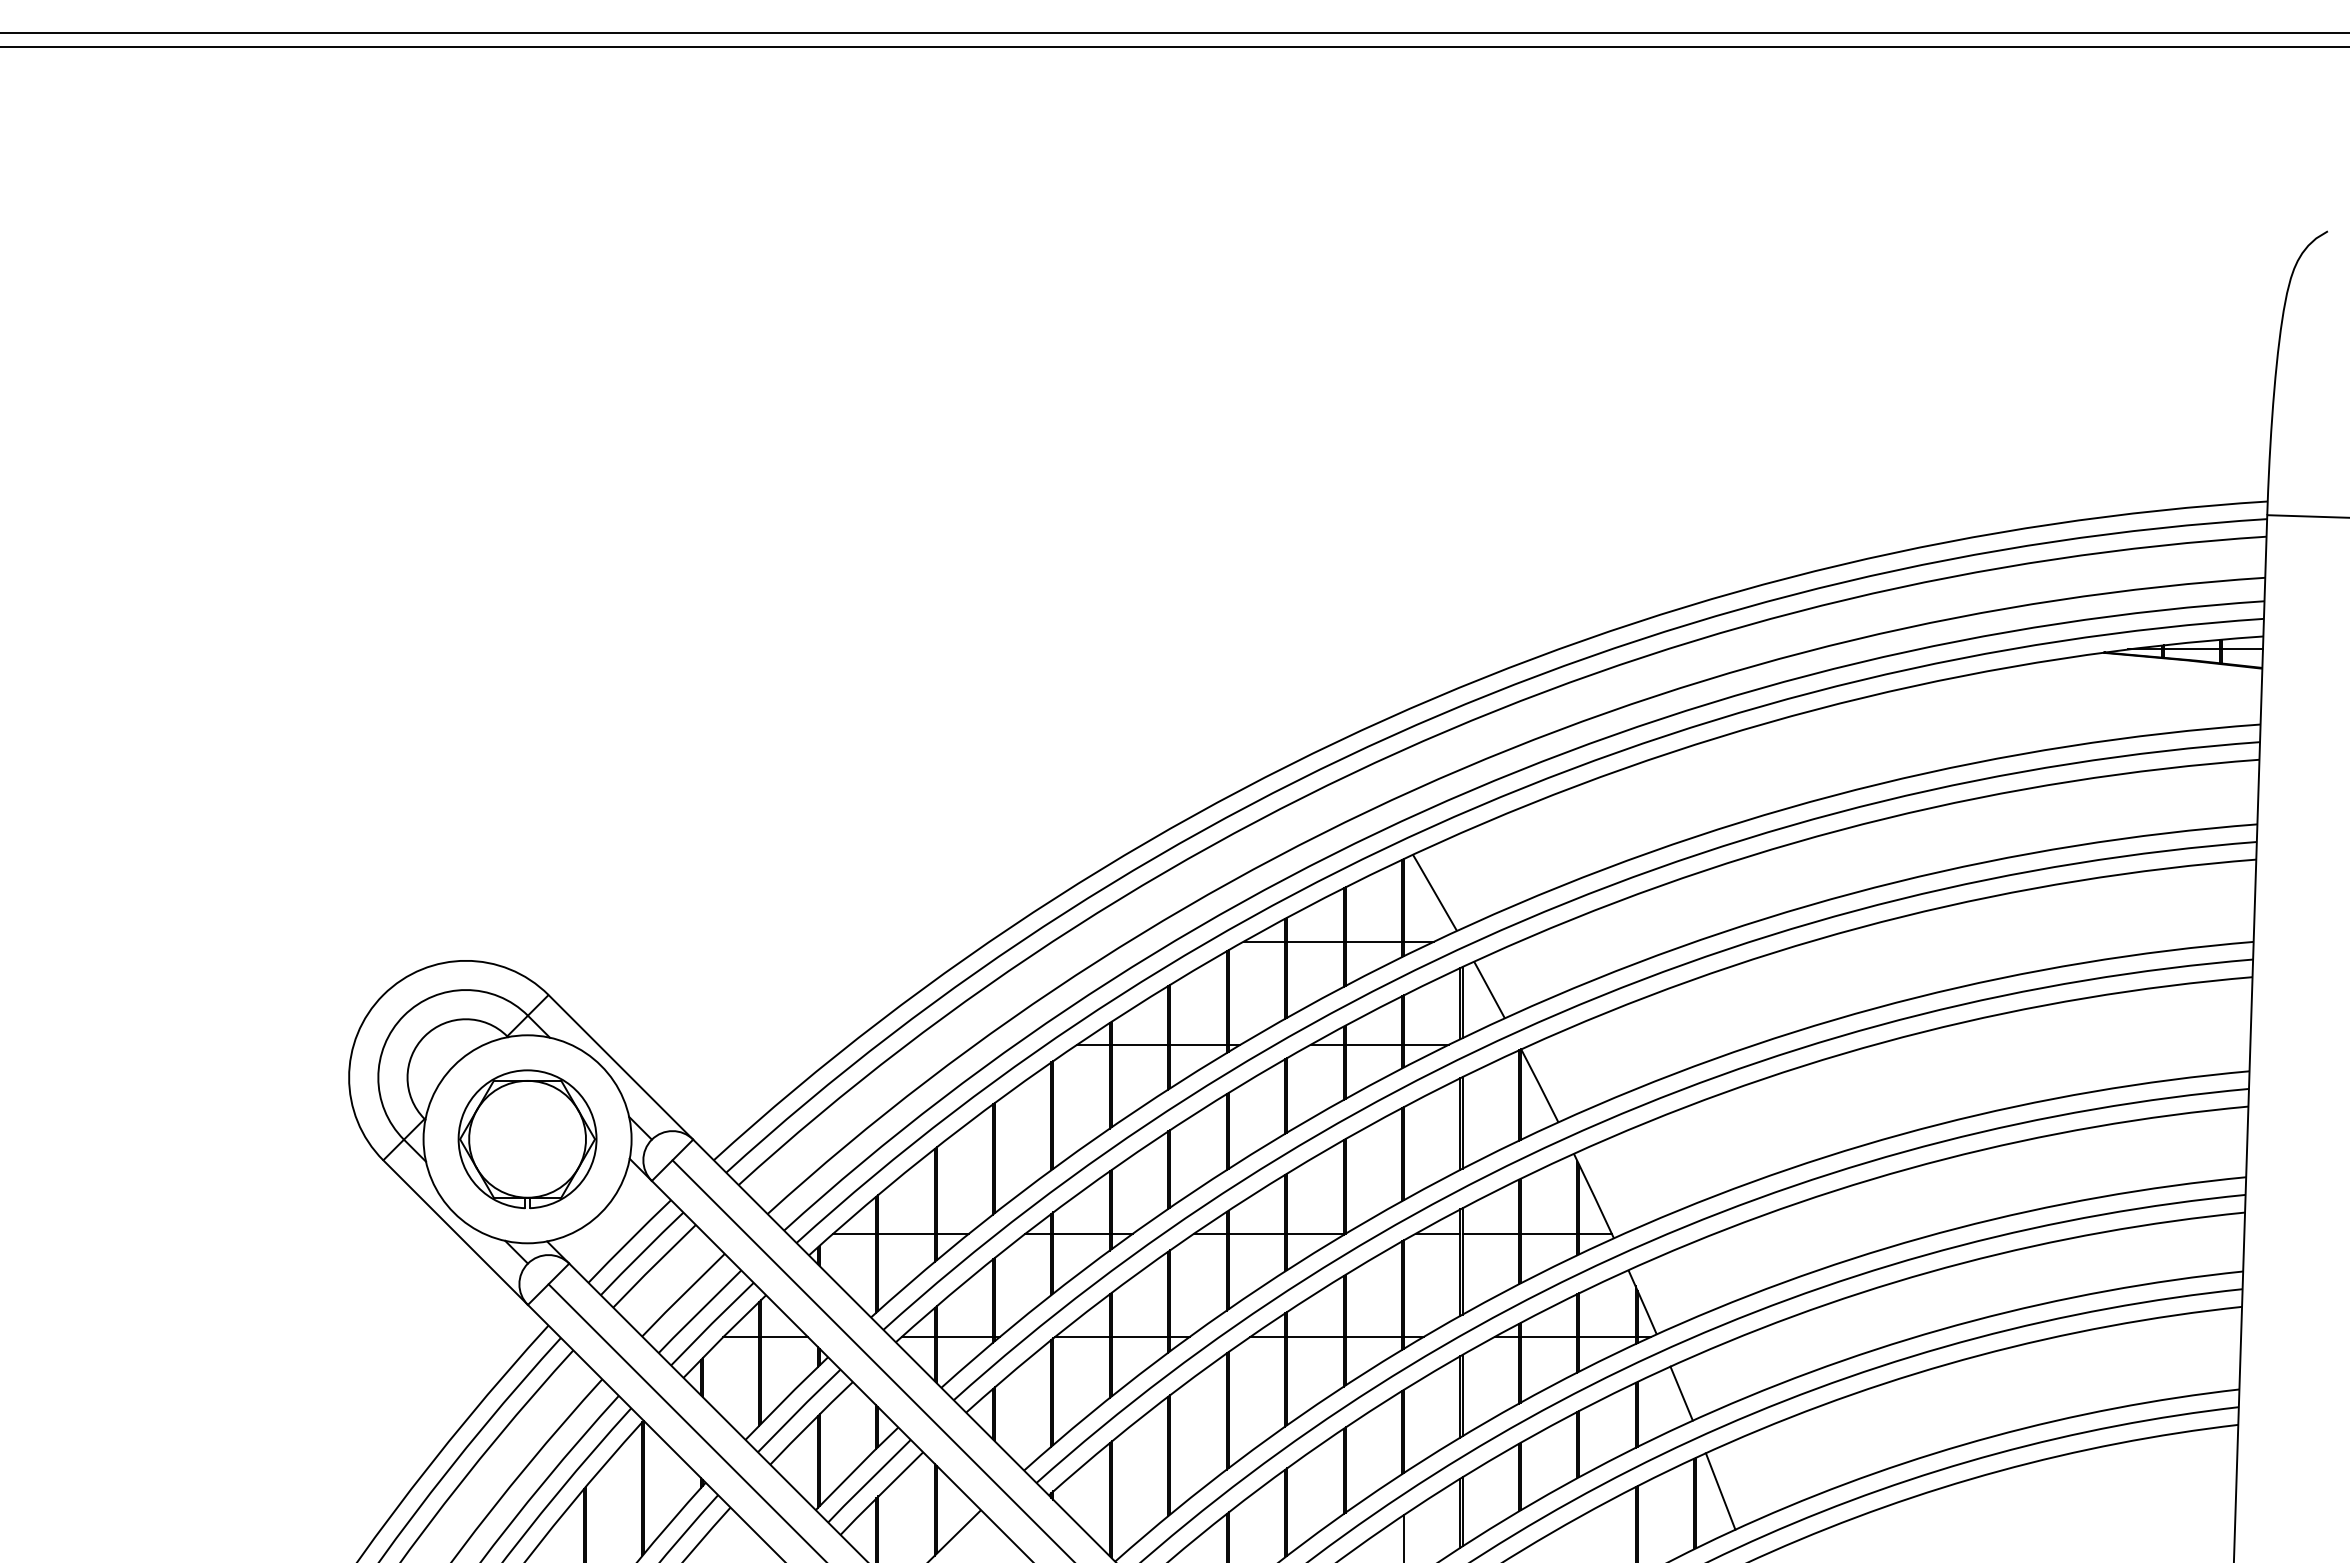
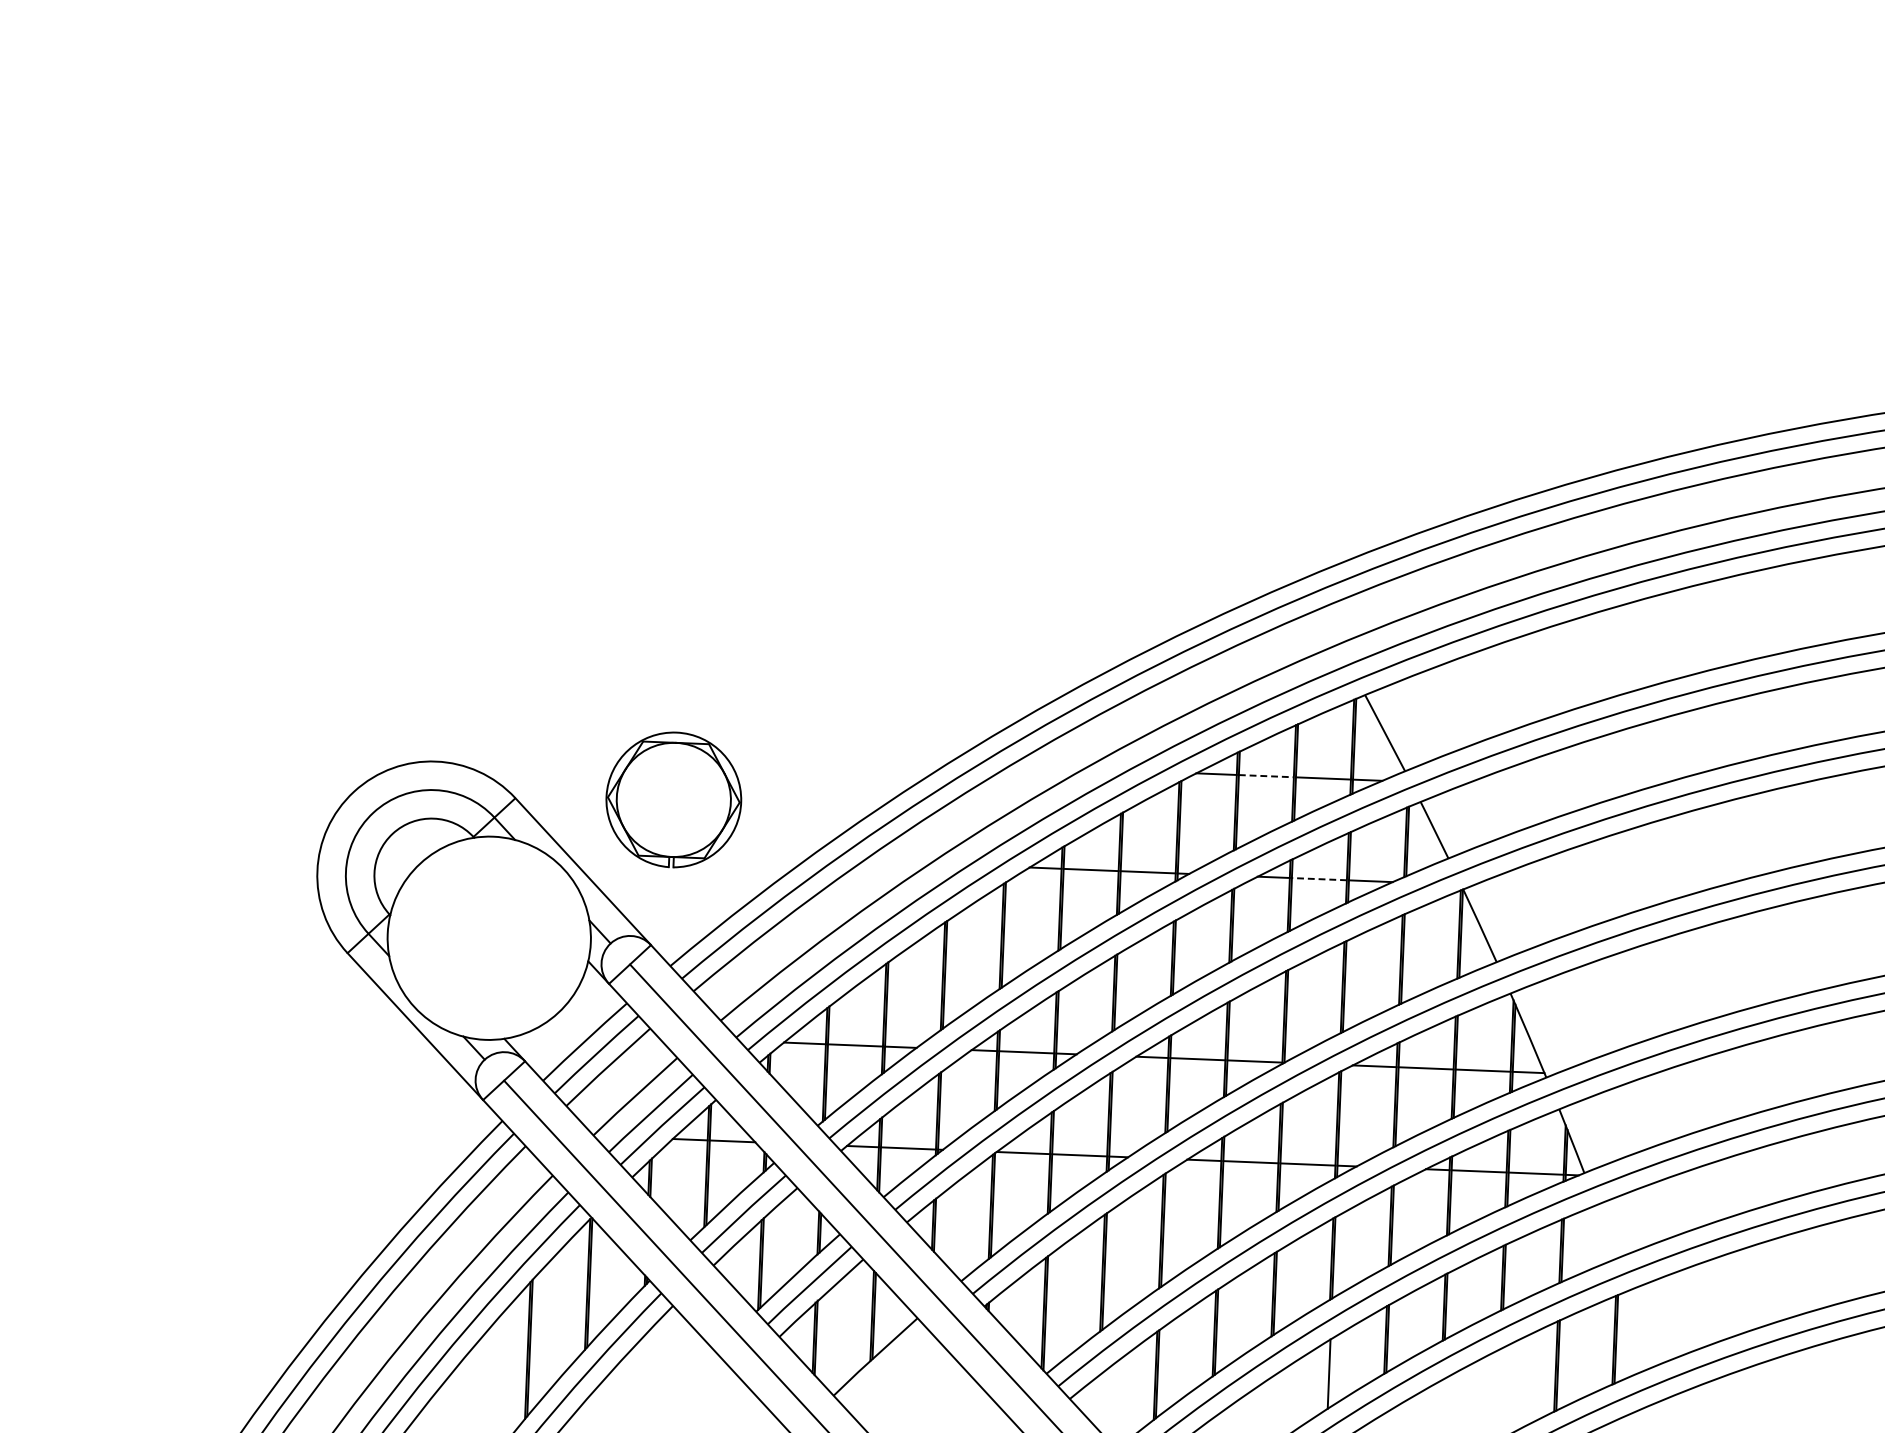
line: (1315, 941) -> (1266, 776), solid -> dashed
line: (1373, 1044) -> (1319, 878), solid -> dashed
part: (527, 1139) -> (673, 800), moved
line: (1681, 1393) -> (1606, 1231), removed
line: (1720, 1491) -> (1640, 1329), removed

